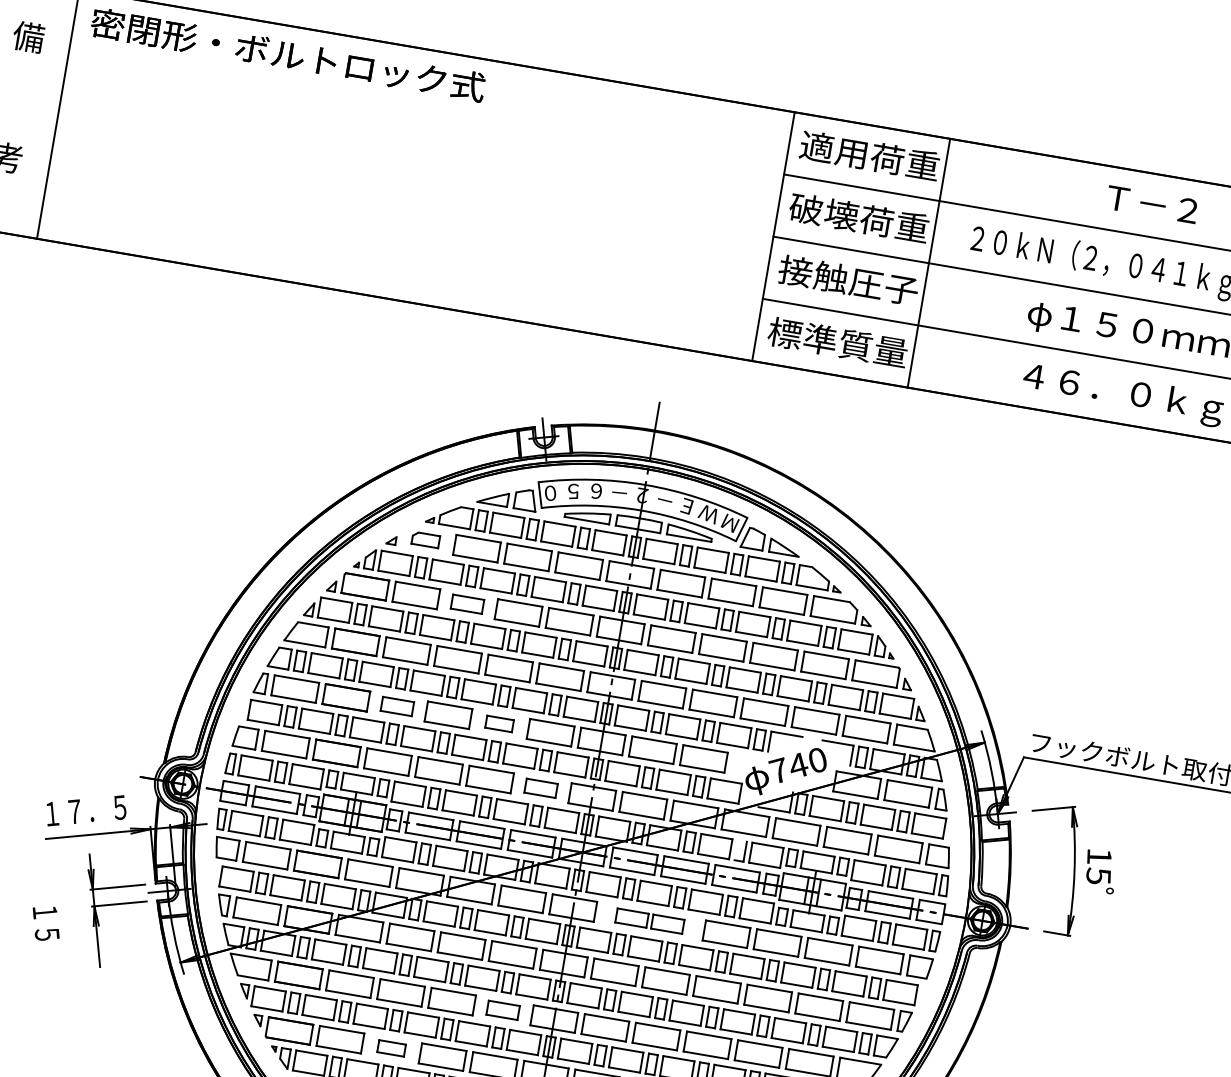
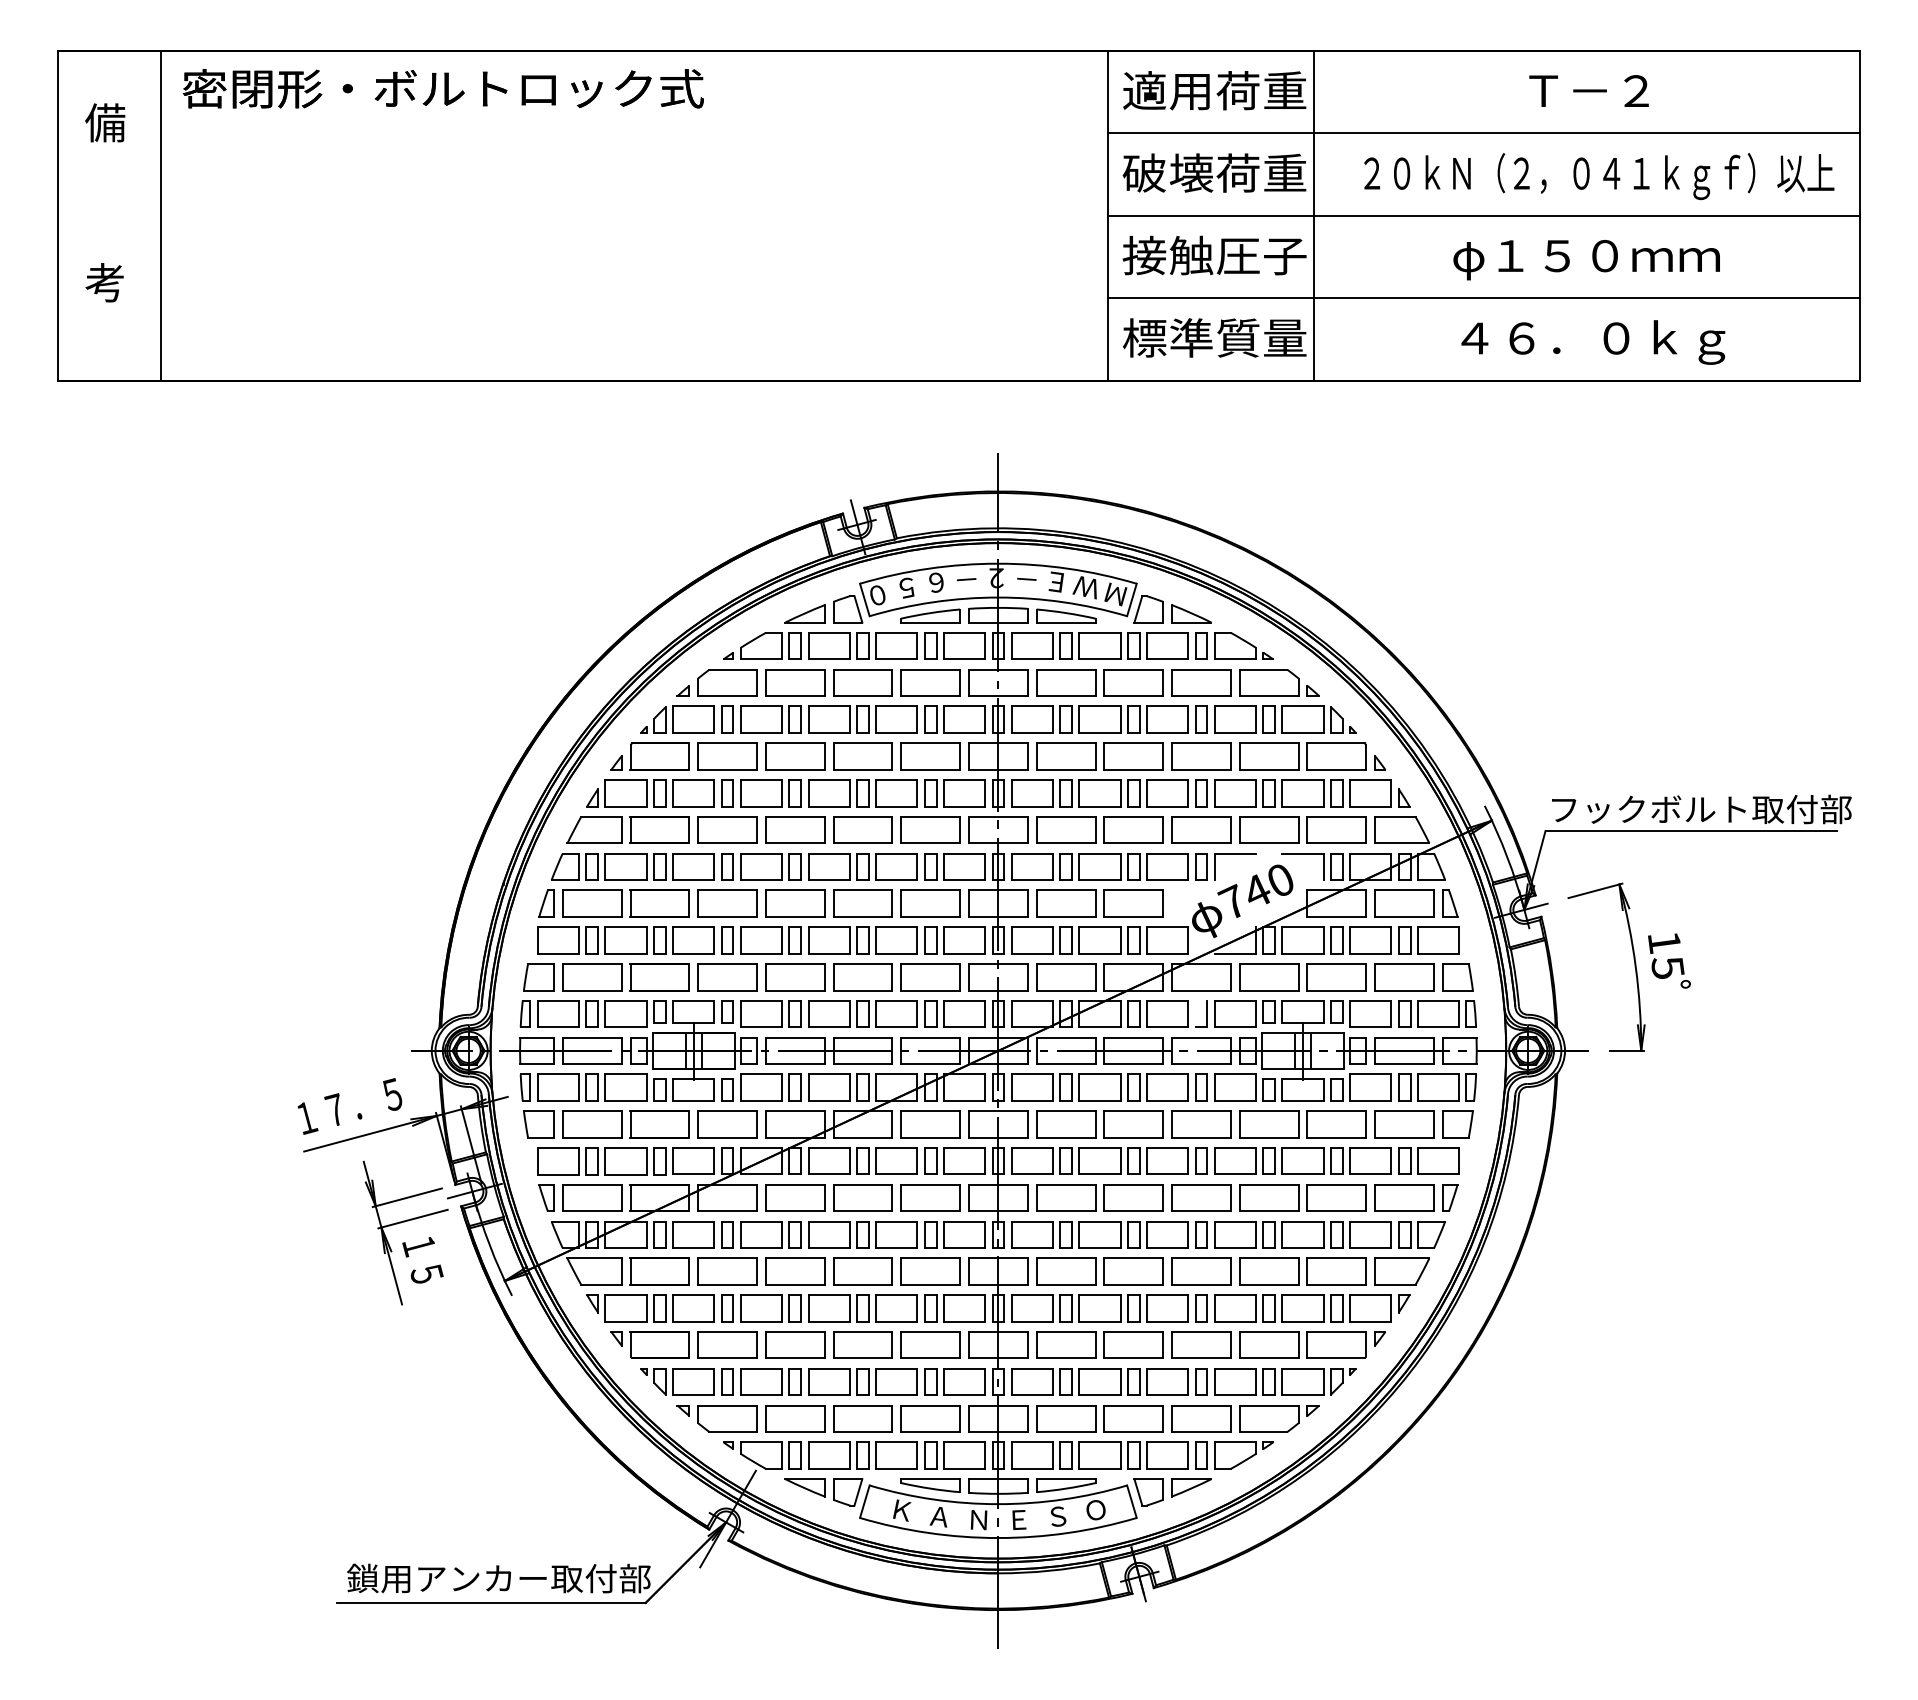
part: (425, 539) -> (727, 682), size x1.67
part: (467, 604) -> (795, 756), size x1.43
part: (397, 706) -> (727, 903), size x1.43
part: (499, 723) -> (862, 903), size x1.67
part: (540, 788) -> (930, 977), size x1.43
part: (649, 921) -> (1099, 1124), size x1.43
text: (45, 923) -> (422, 1260), moved
part: (503, 1010) -> (930, 1271), size x1.43
part: (391, 1047) -> (795, 1344), size x1.67

